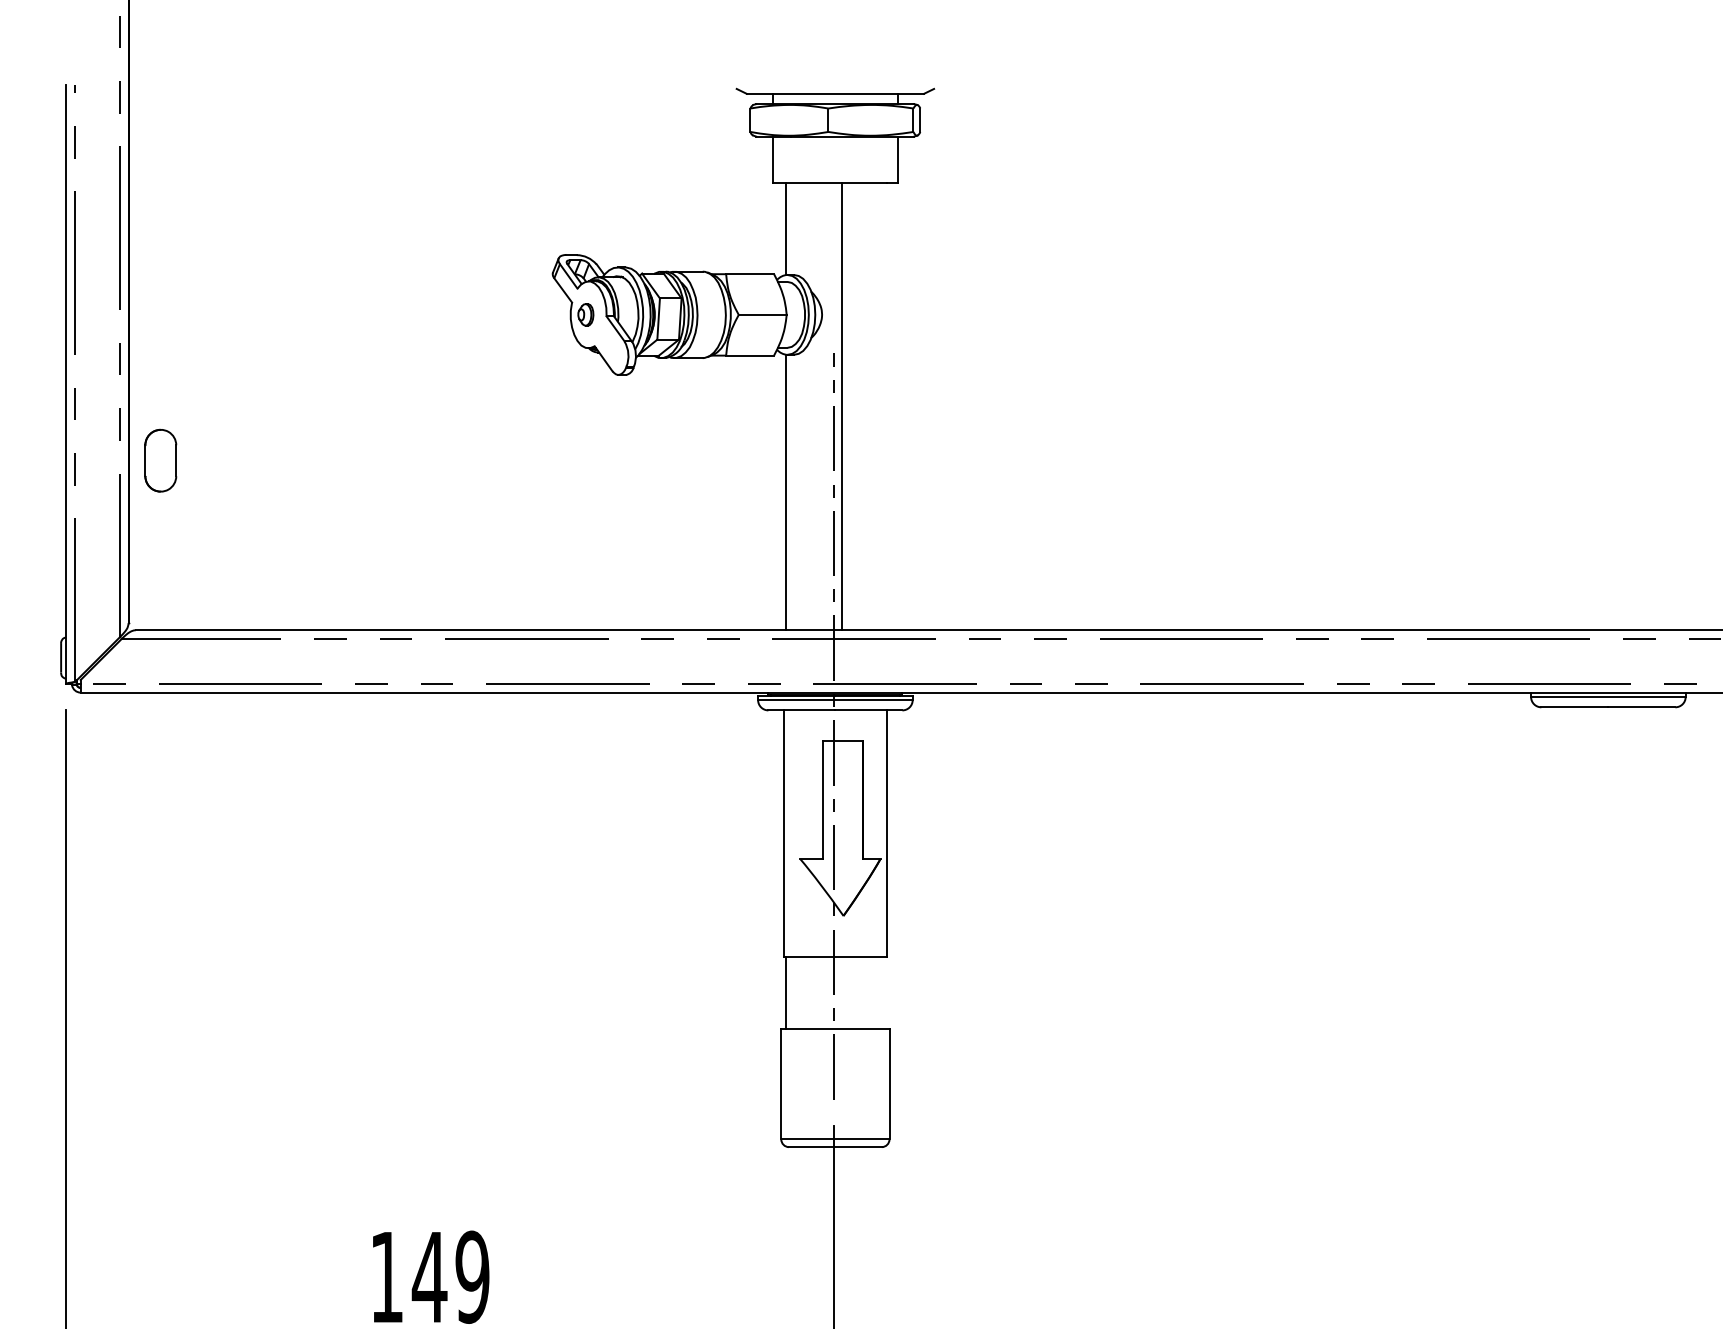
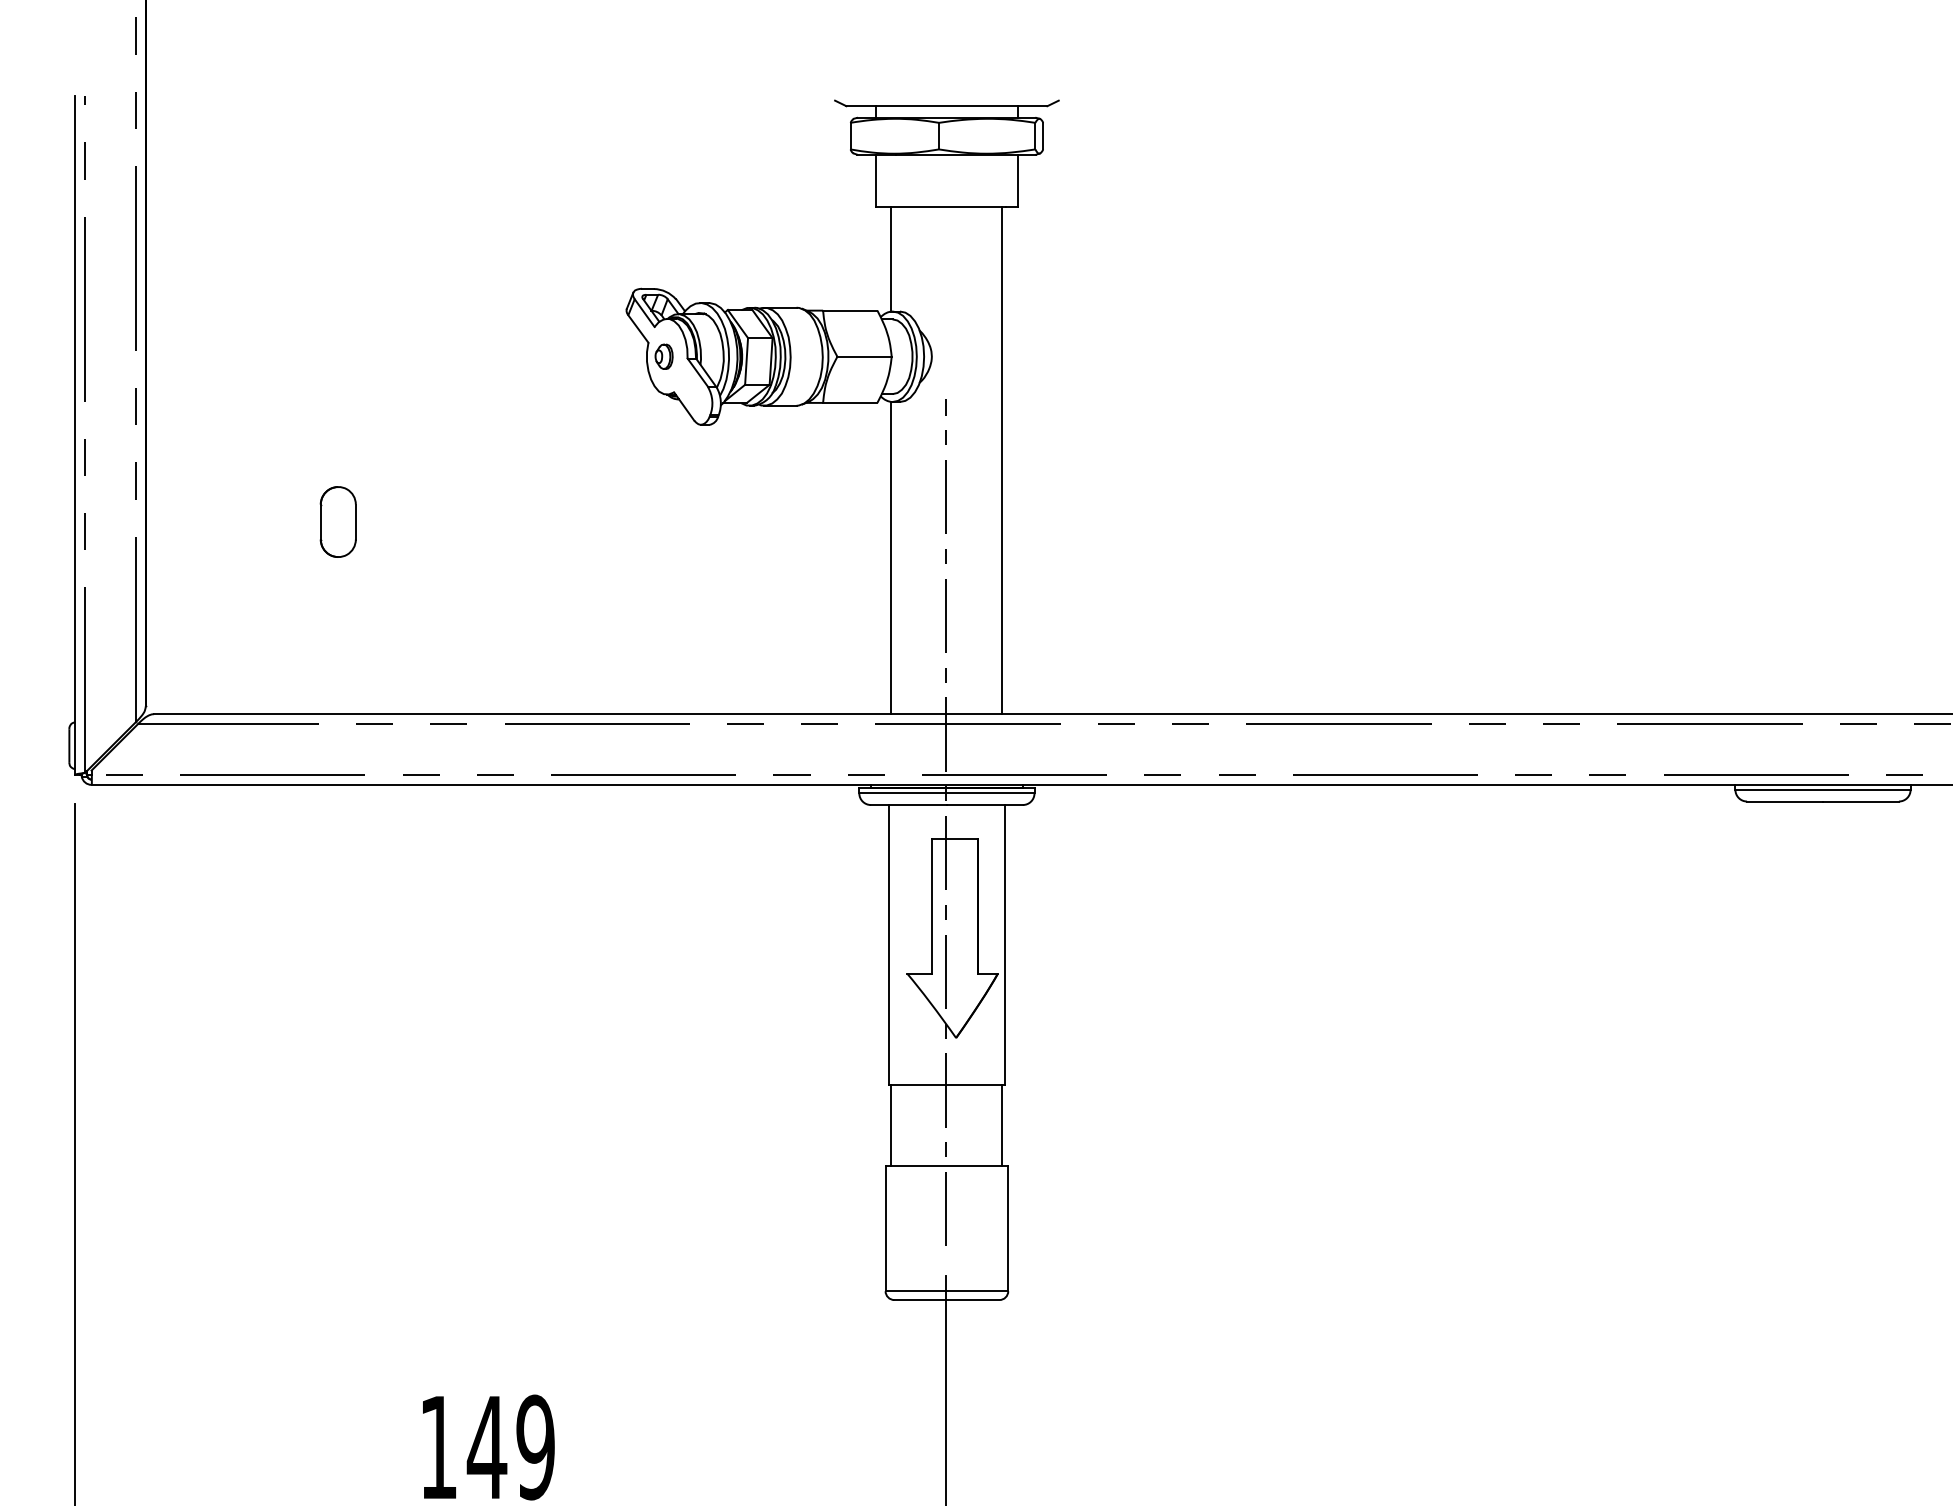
line: (842, 406) -> (1002, 460), moved
part: (160, 460) -> (337, 521), moved
line: (884, 992) -> (1002, 1124), added

